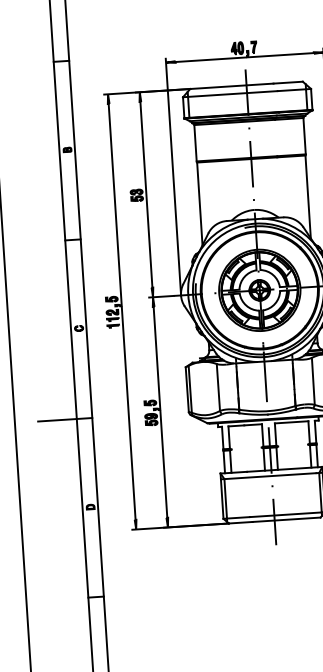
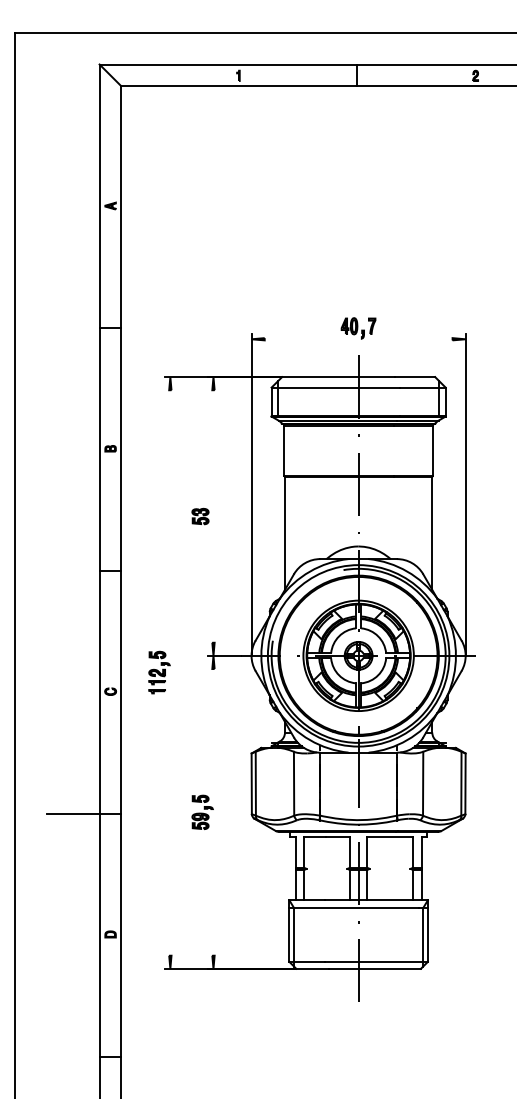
line: (244, 57) -> (358, 339), removed
line: (146, 194) -> (213, 516), removed
line: (122, 311) -> (170, 672), removed
line: (160, 412) -> (213, 812), removed

